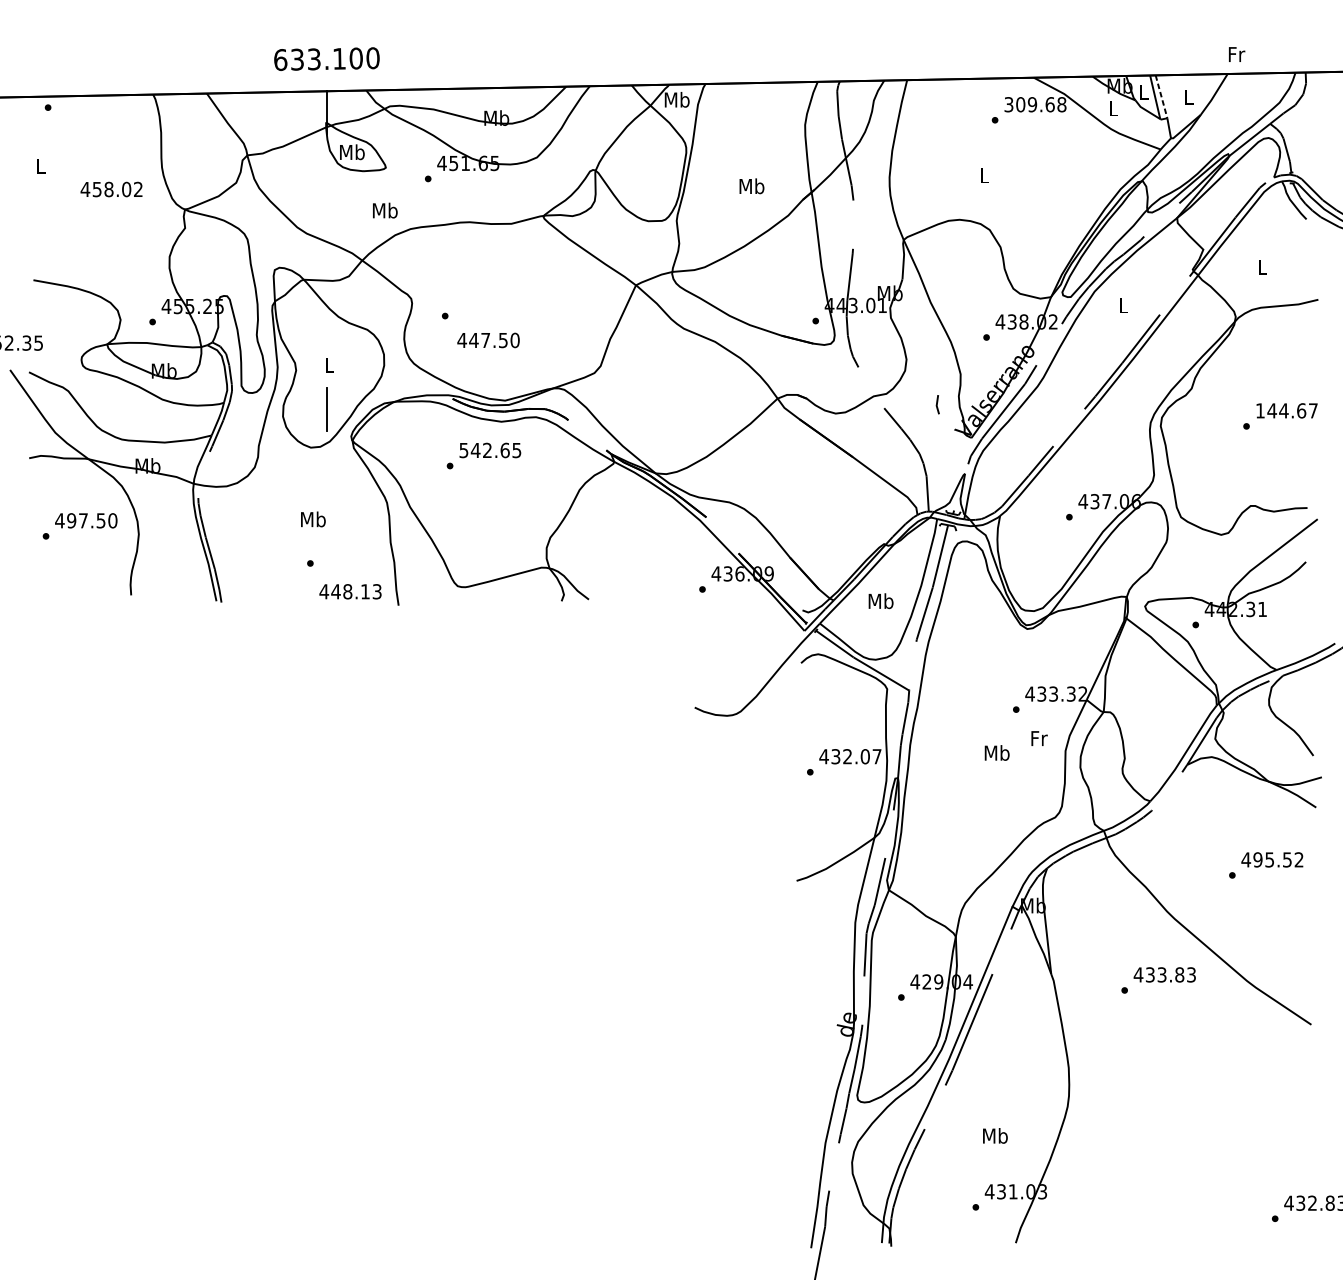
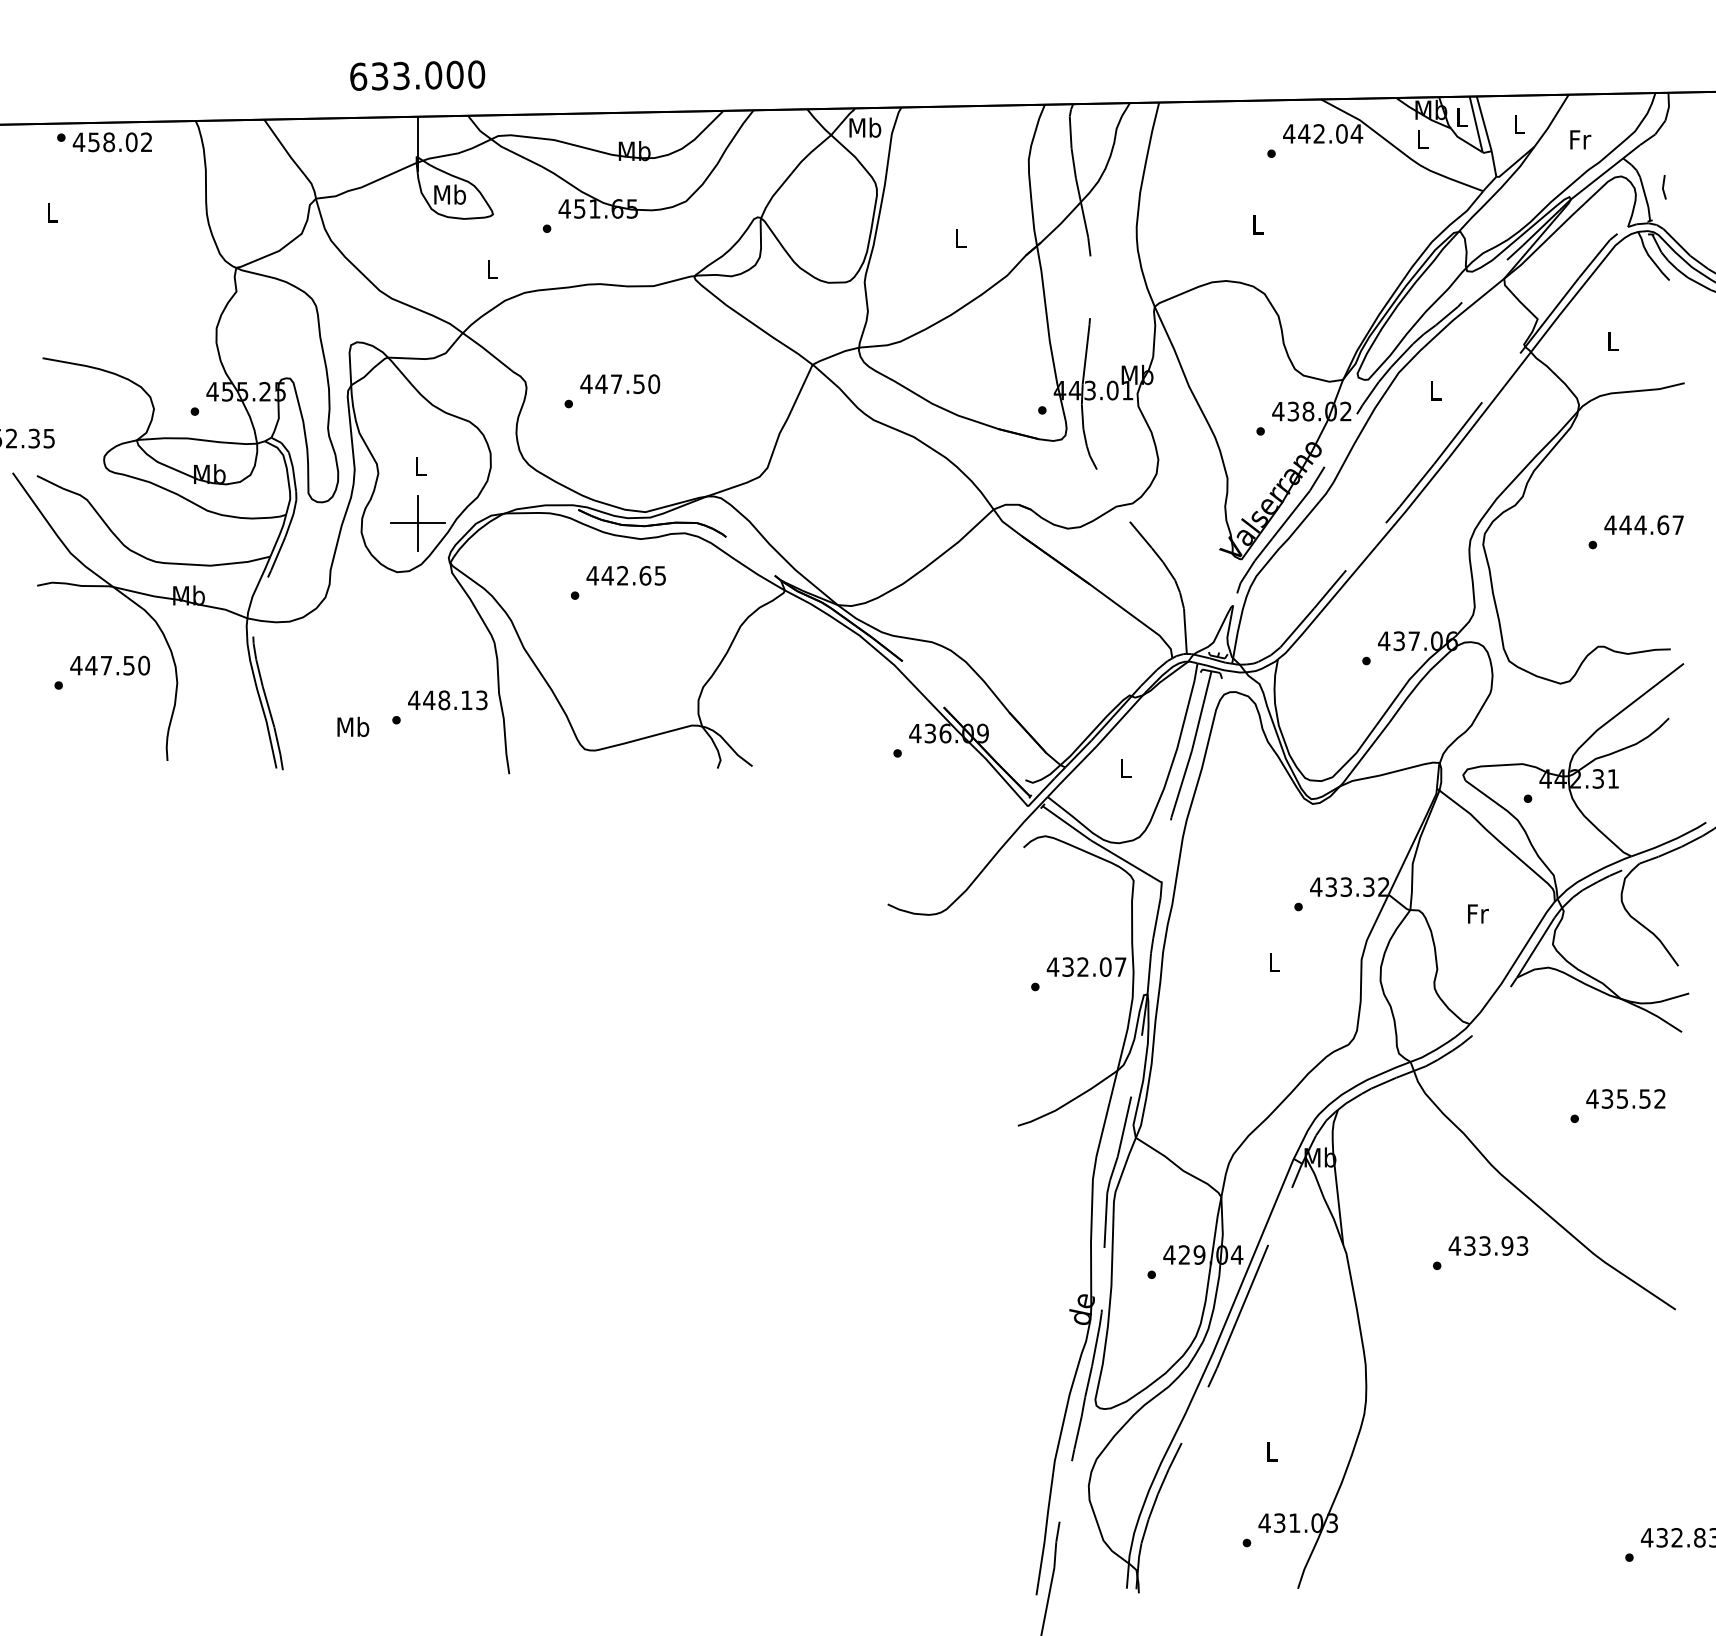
text: (1236, 54) -> (1580, 139), moved
text: (339, 58) -> (433, 75), 633.100 -> 633.000
line: (1161, 97) -> (1484, 124), dashed -> solid
text: (1035, 104) -> (1323, 133), 309.68 -> 442.04
text: (751, 186) -> (960, 238), Mb -> L
text: (110, 189) -> (111, 142), moved
text: (385, 210) -> (492, 269), Mb -> L
text: (488, 340) -> (620, 384), moved
line: (937, 404) -> (1664, 186), moved
line: (326, 409) -> (417, 523), added
text: (1260, 410) -> (1610, 524), 144.67 -> 444.67
text: (463, 450) -> (592, 575), 542.65 -> 442.65
text: (313, 519) -> (353, 726), moved
text: (71, 520) -> (91, 665), 497.50 -> 447.50
text: (350, 591) -> (447, 700), moved
text: (880, 601) -> (1125, 768), Mb -> L
text: (1039, 738) -> (1478, 913), moved
text: (997, 753) -> (1274, 962), Mb -> L
text: (1257, 859) -> (1607, 1098), 495.52 -> 435.52
text: (1179, 974) -> (1507, 1245), 433.83 -> 433.93
text: (995, 1135) -> (1271, 1451), Mb -> L

